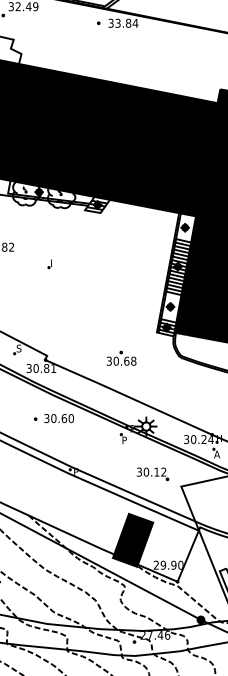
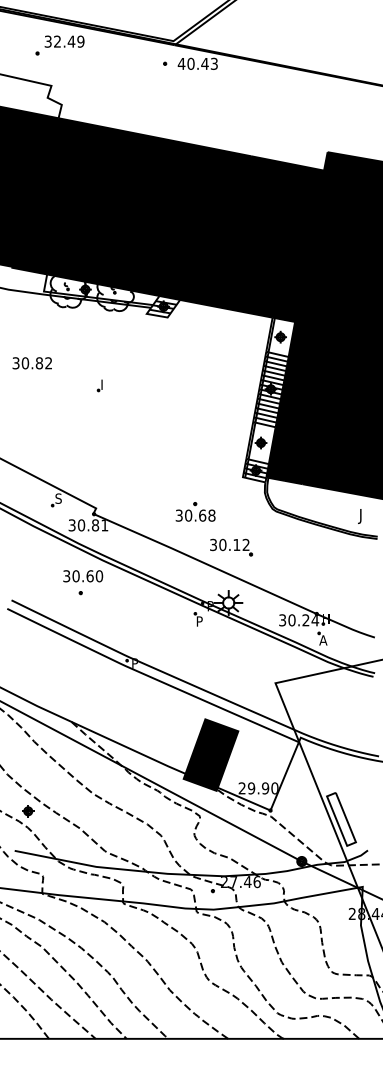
text: (122, 23) -> (197, 63), 33.84 -> 40.43
text: (59, 418) -> (83, 576), moved
part: (152, 474) -> (231, 547), moved

